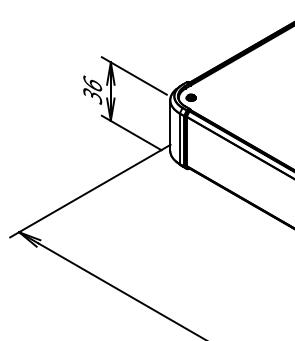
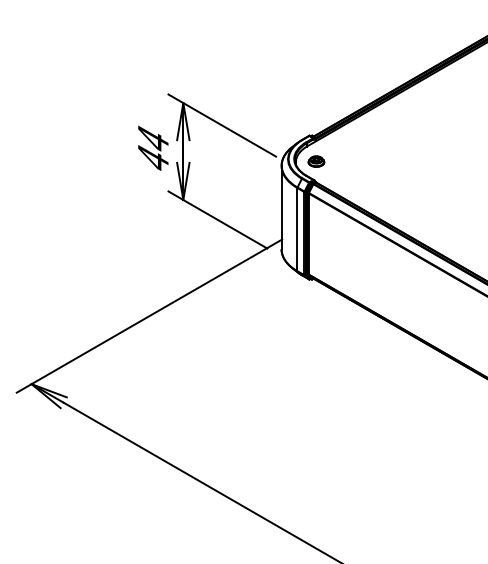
text: (92, 89) -> (152, 147), 36 -> 44

